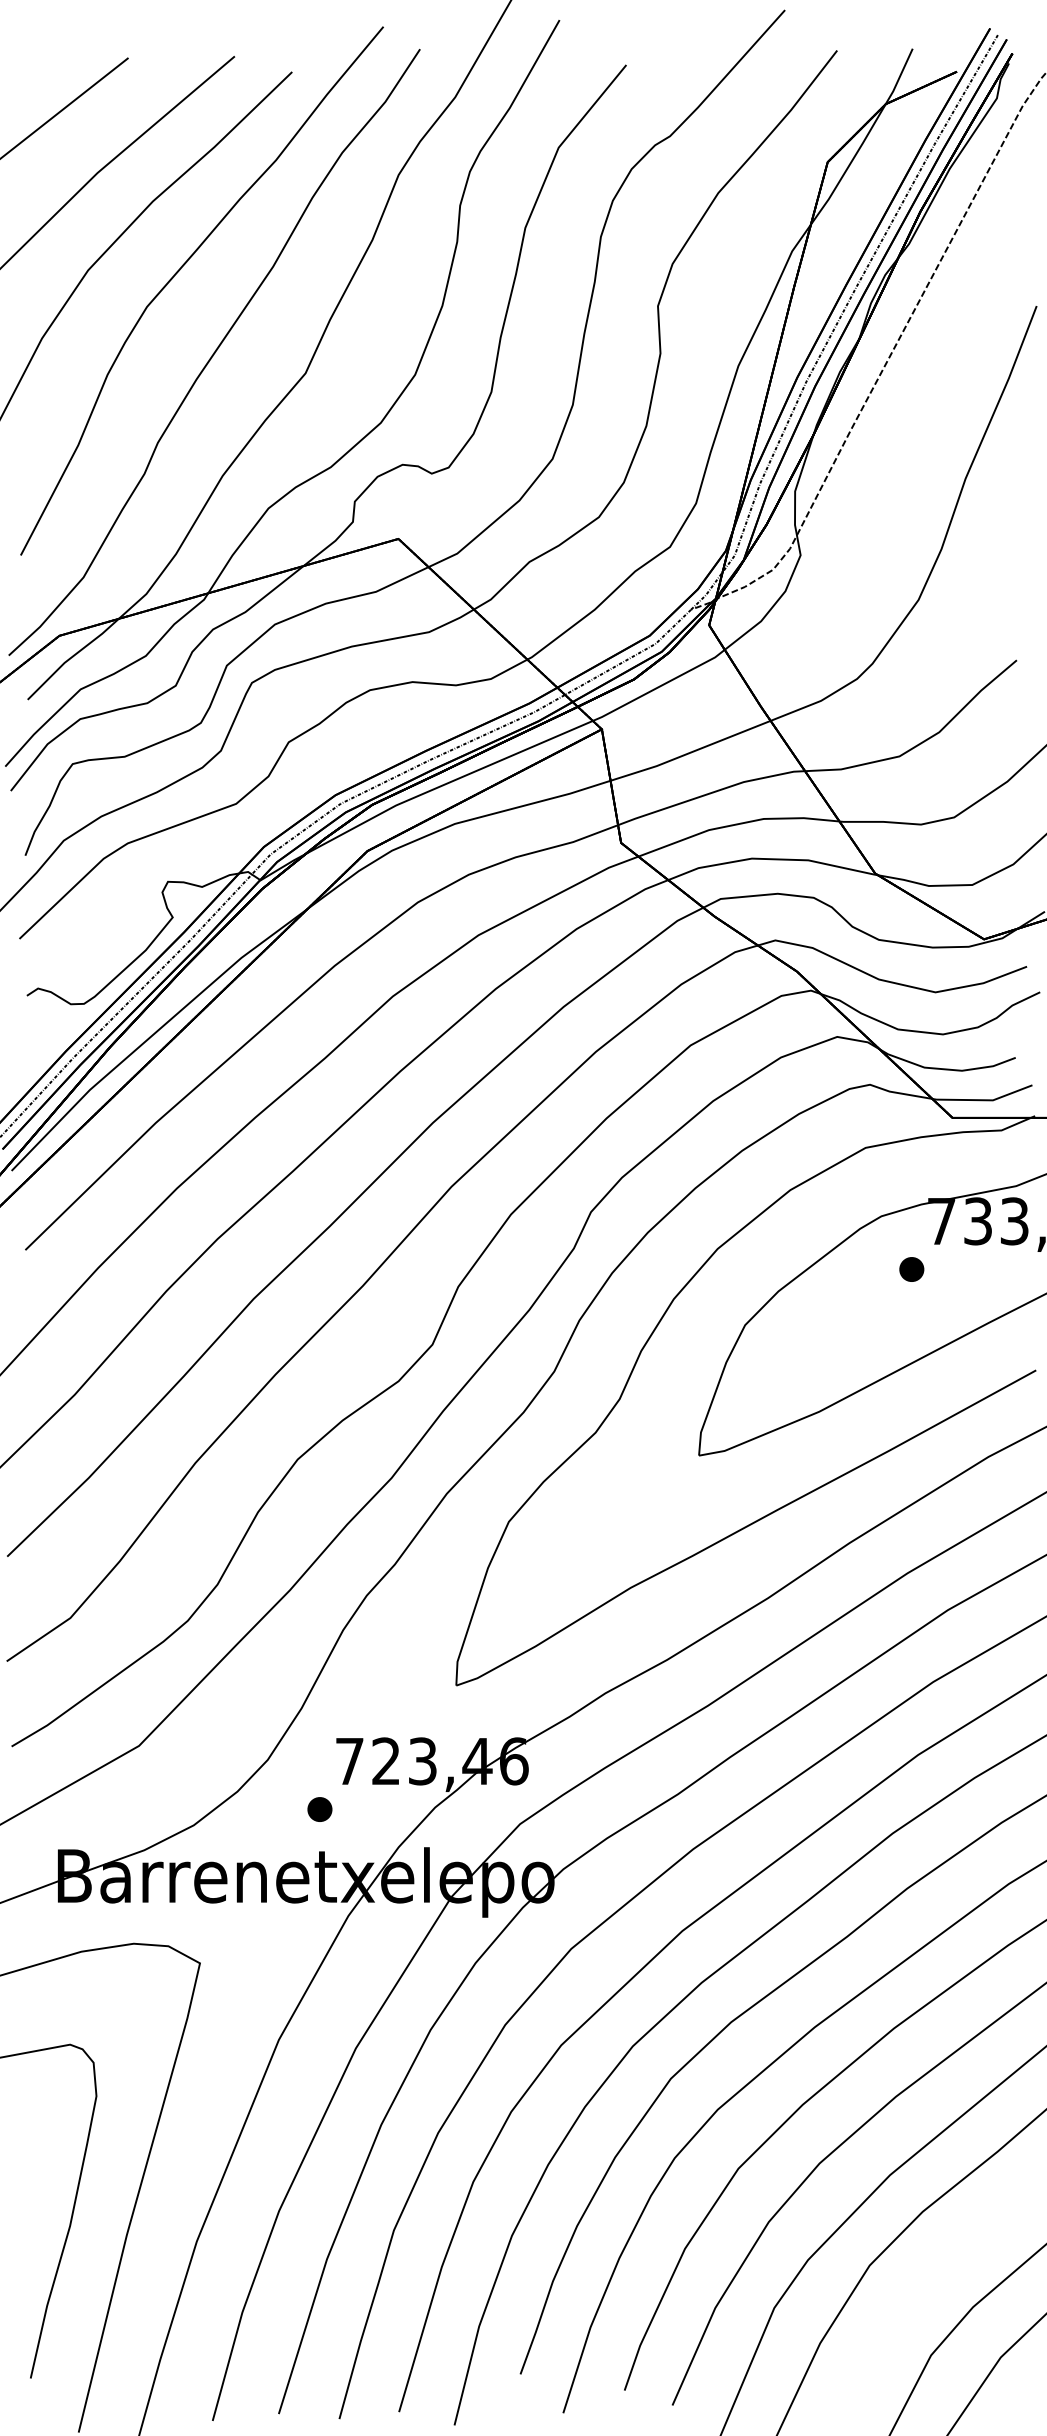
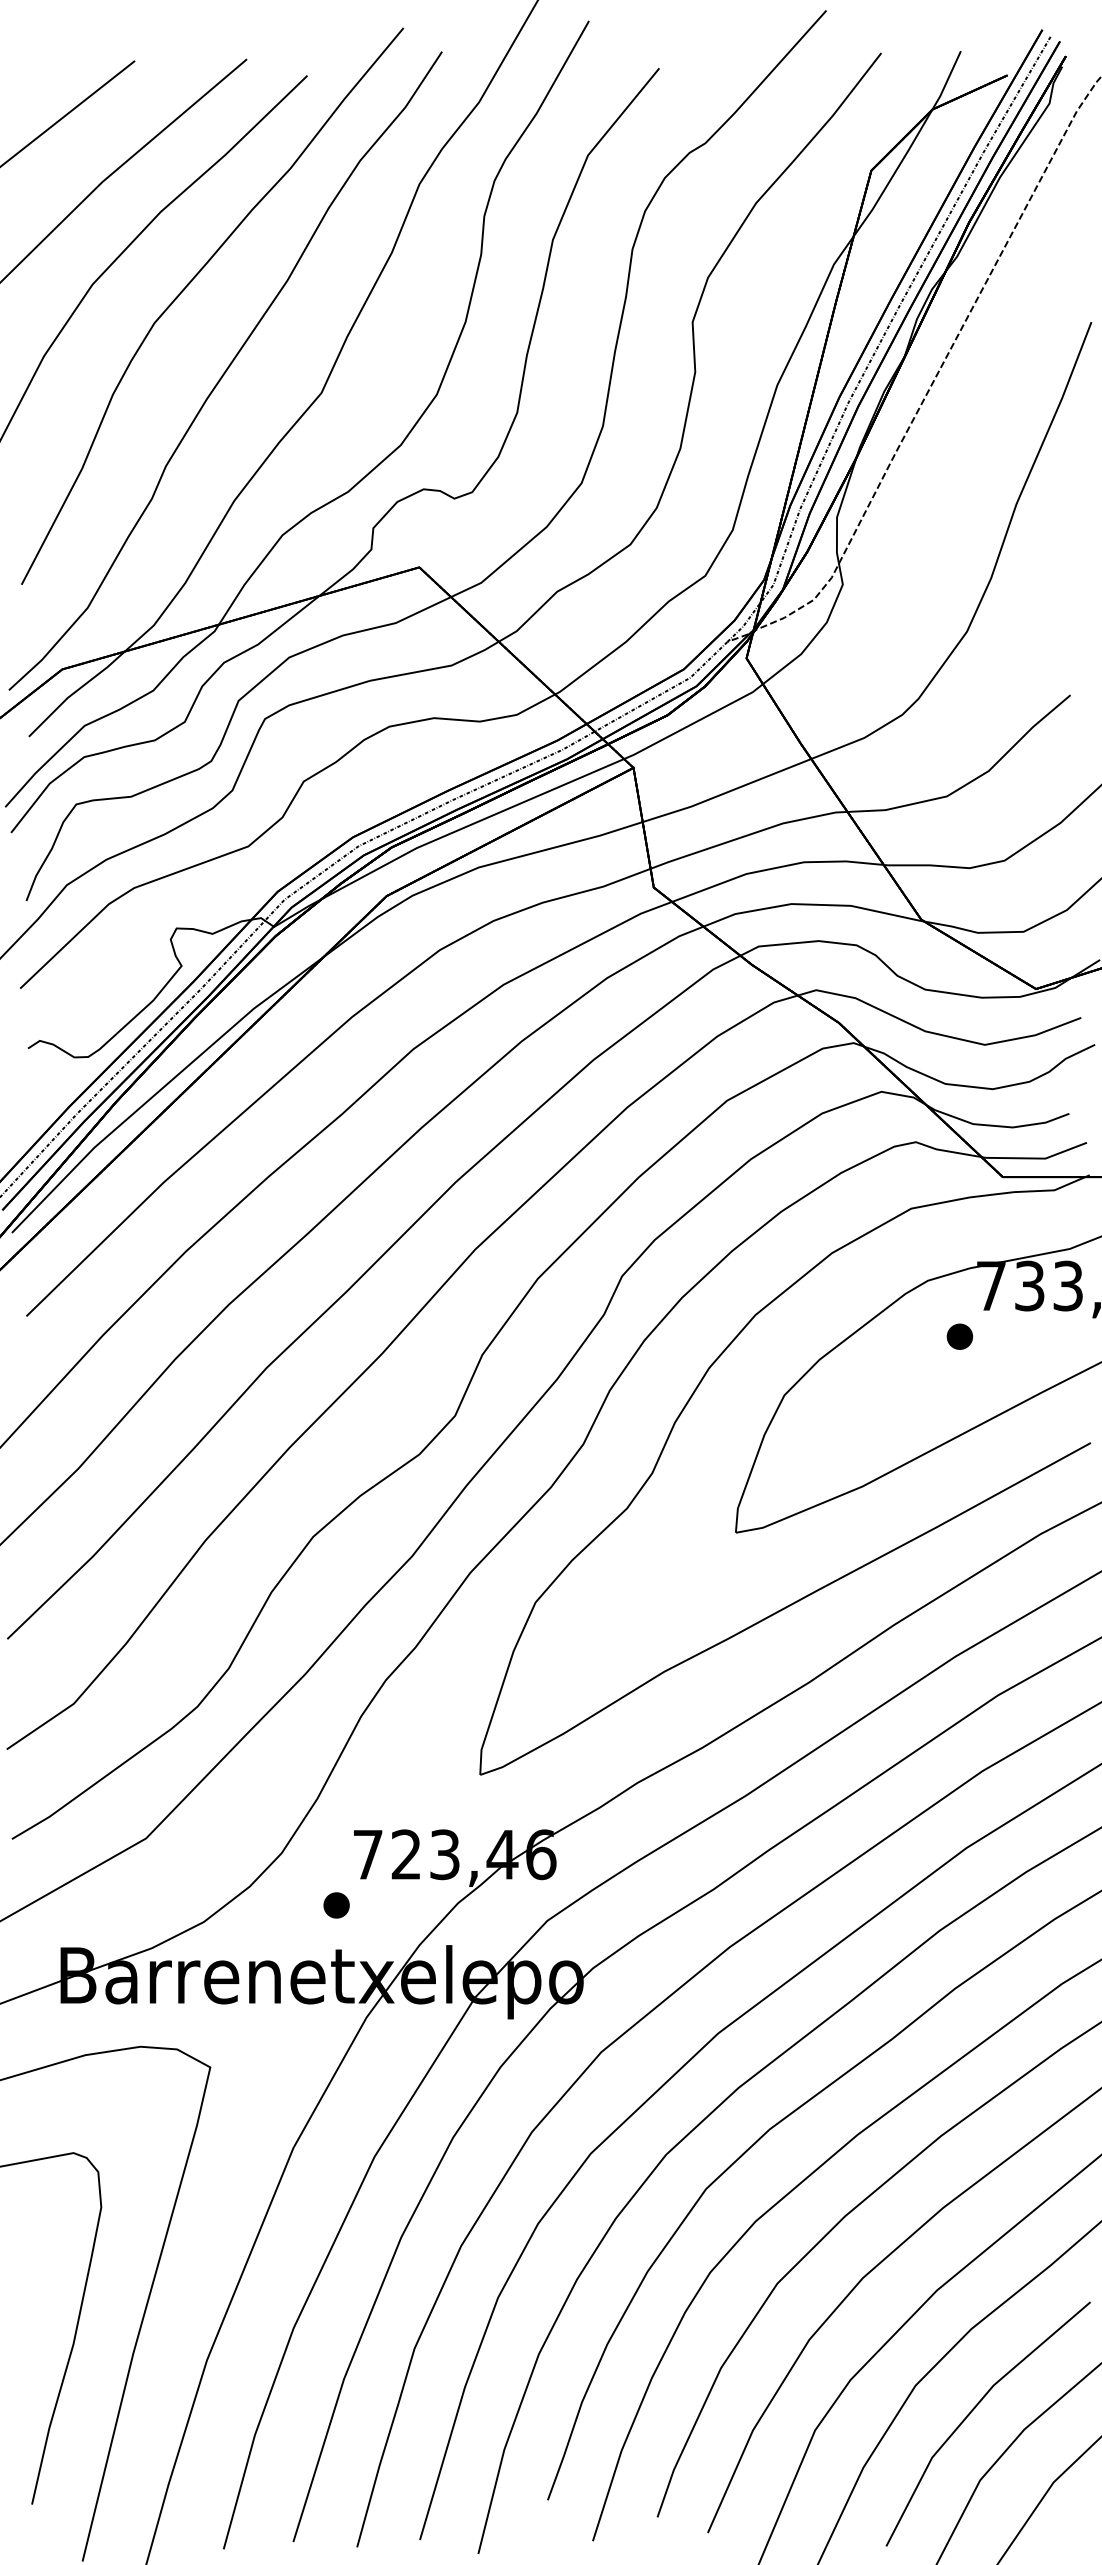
line: (922, 2291) -> (971, 2413), added

